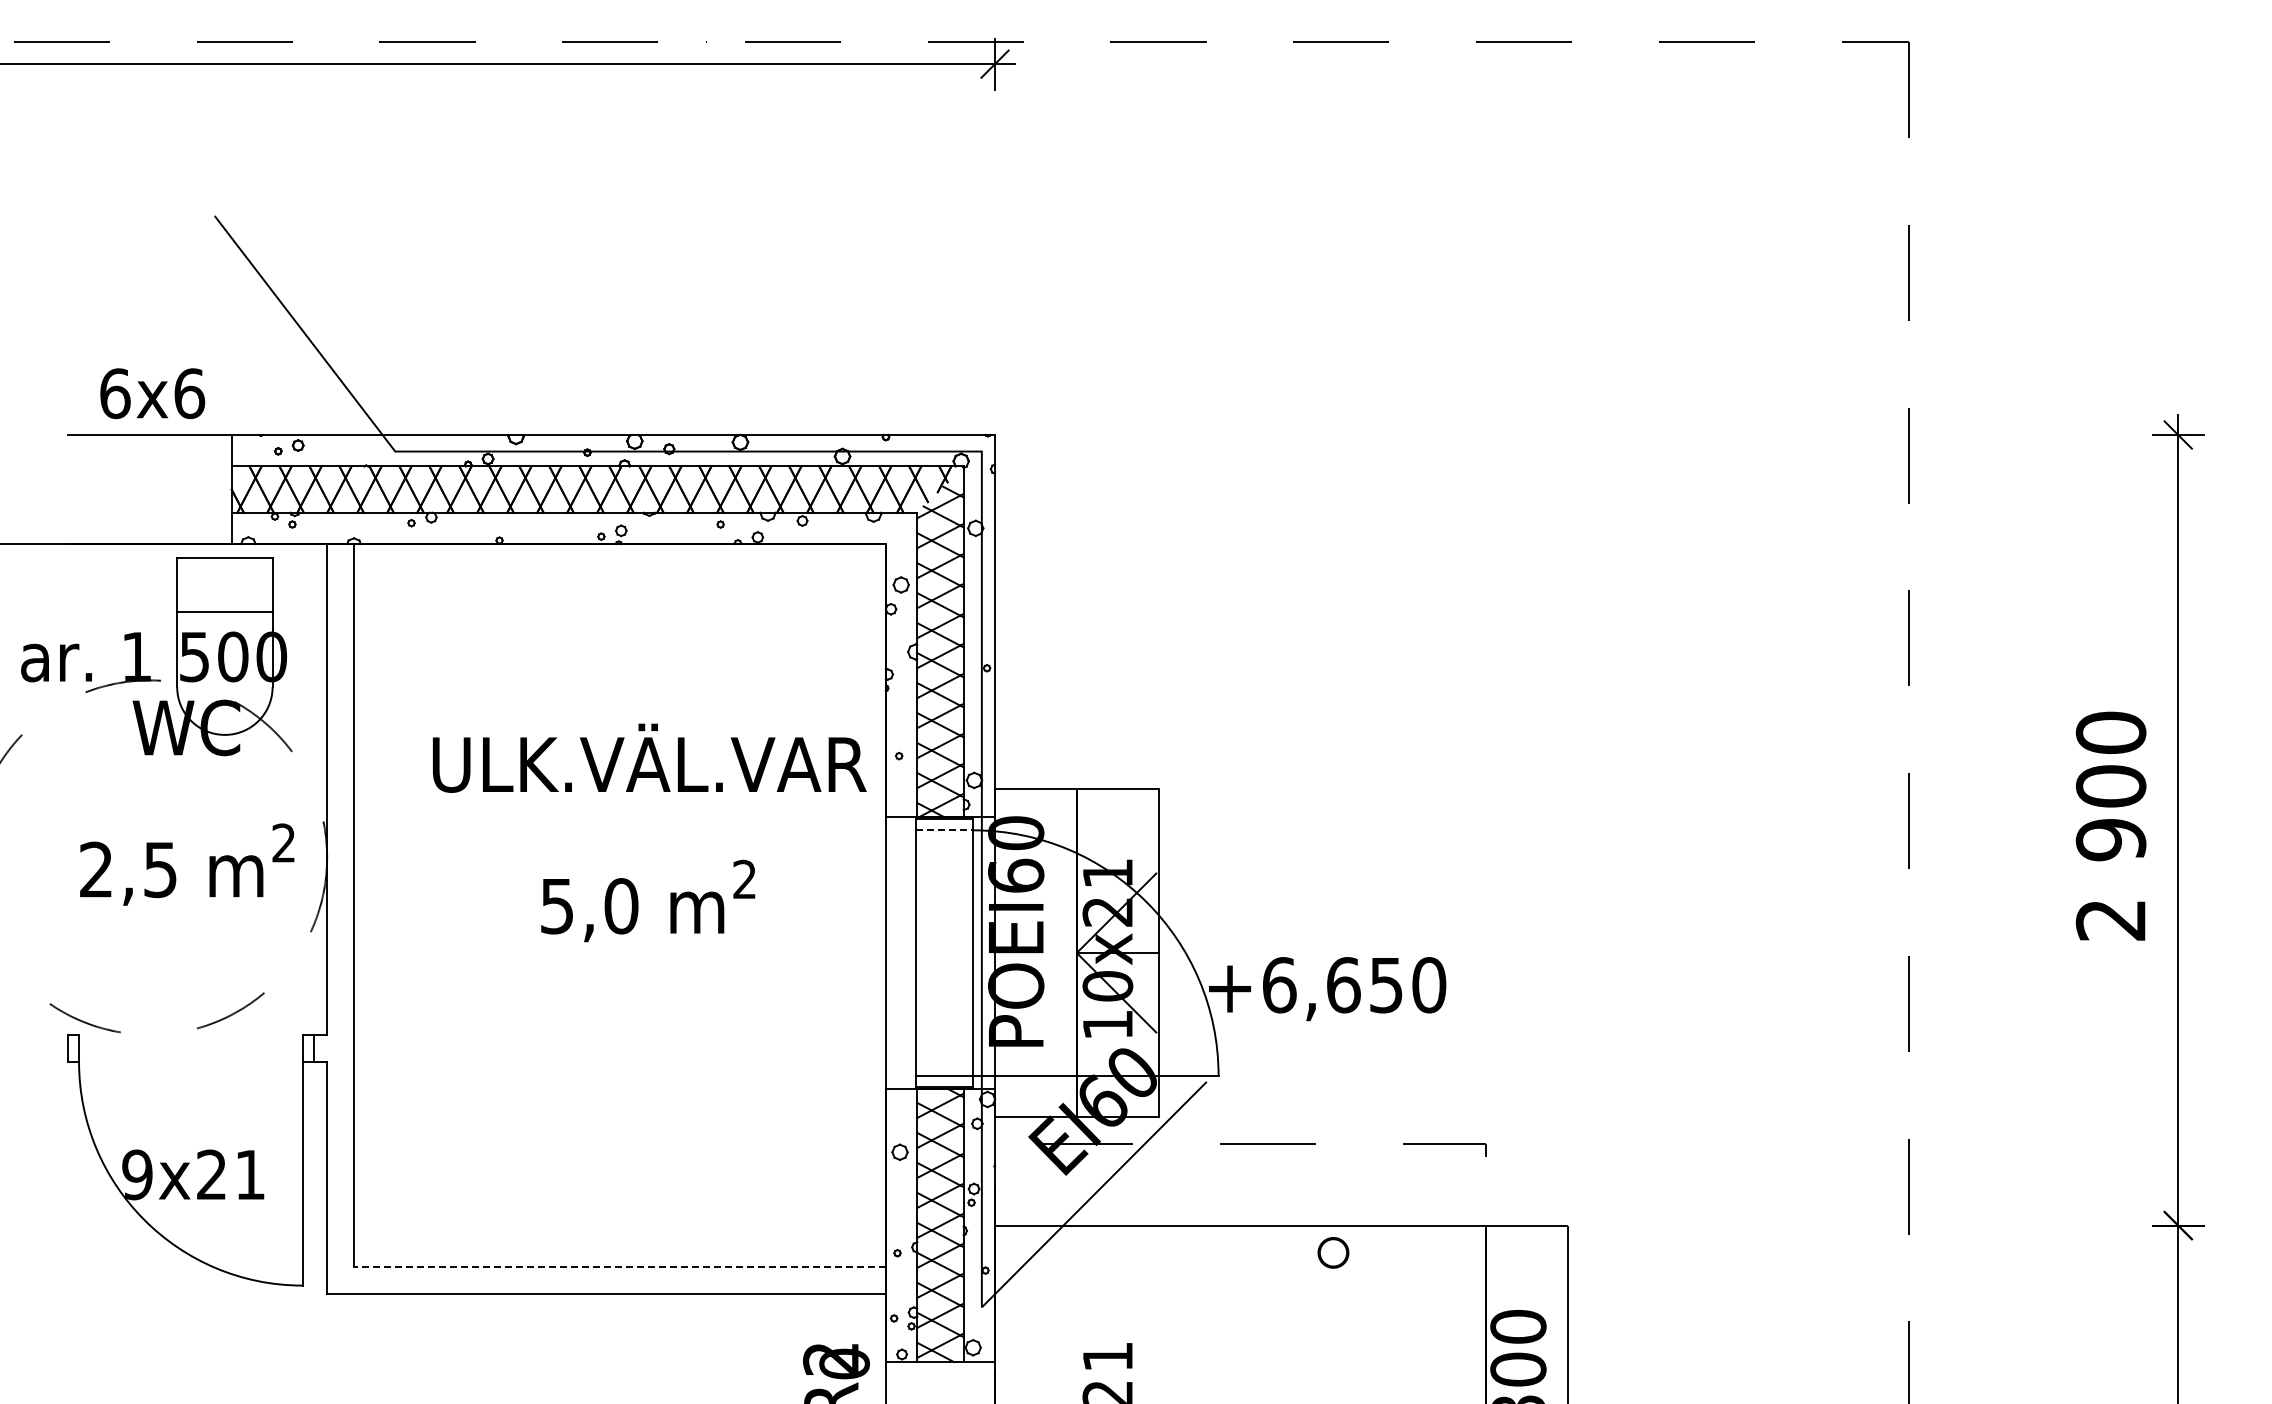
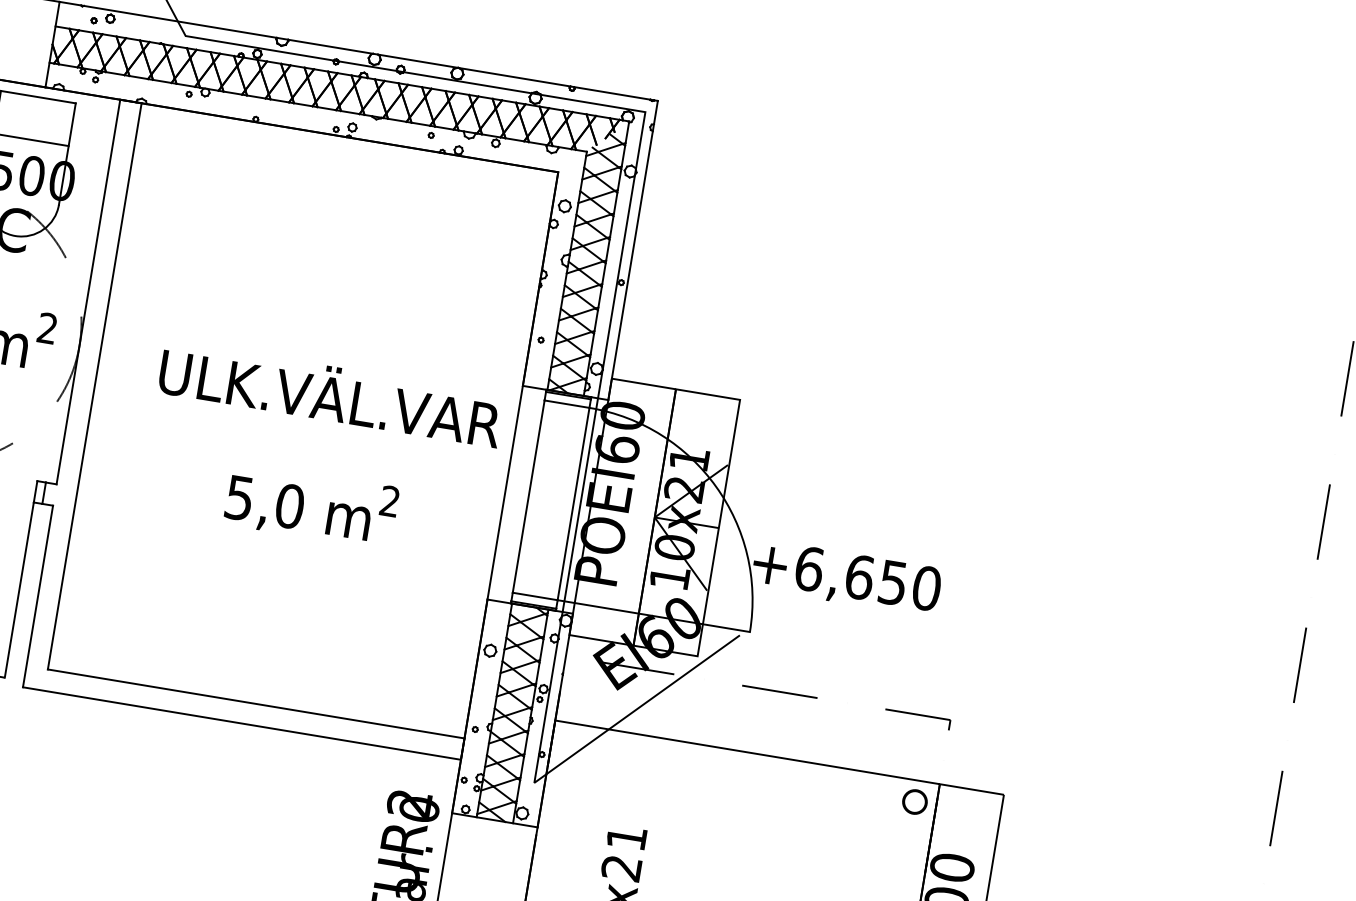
line: (944, 830) -> (566, 404), dashed -> solid
text: (649, 832) -> (321, 452), moved
part: (1333, 1252) -> (915, 801), moved
line: (620, 1266) -> (256, 703), dashed -> solid

